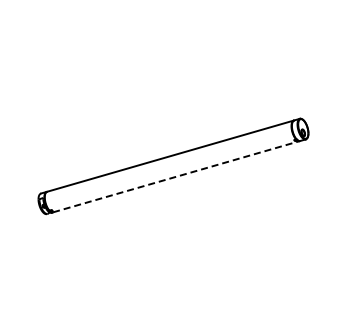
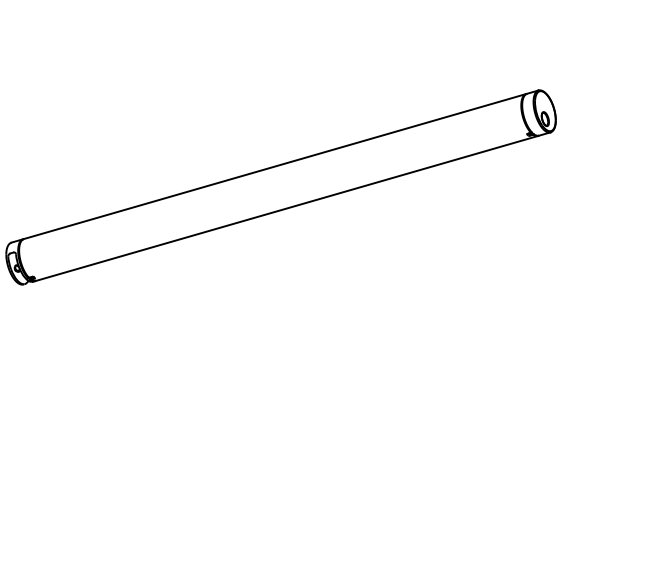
line: (176, 176) -> (287, 207), dashed -> solid

